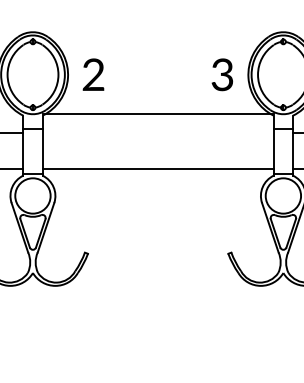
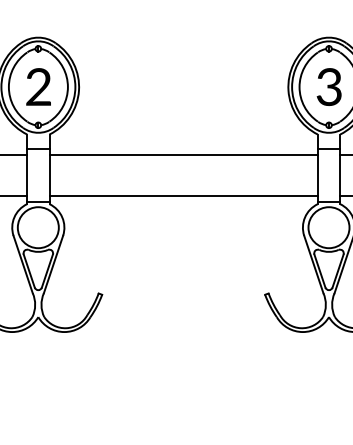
text: (93, 74) -> (38, 86), moved
text: (221, 74) -> (328, 86), moved
line: (158, 114) -> (183, 155), moved

